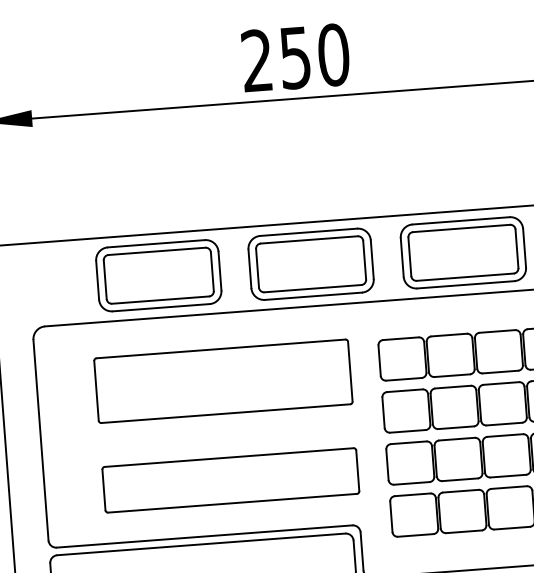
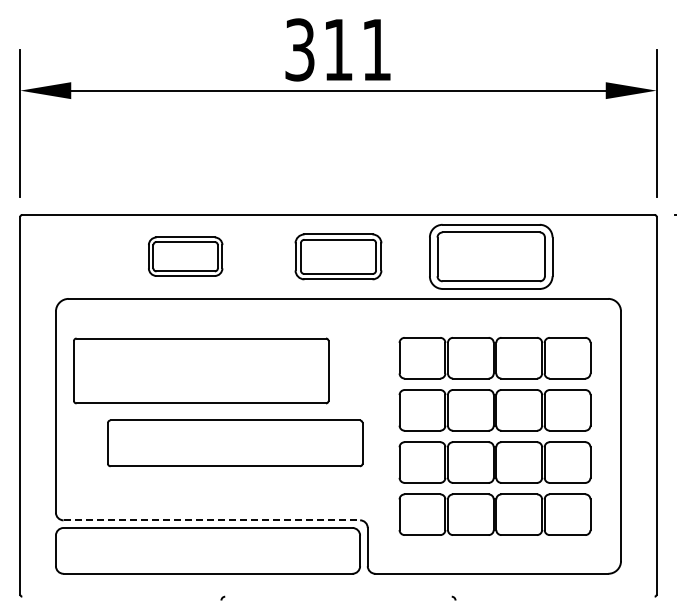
text: (295, 57) -> (338, 49), 250 -> 311
part: (311, 263) -> (338, 256), size x0.7
part: (158, 275) -> (185, 256), size x0.6
part: (223, 380) -> (201, 370), moved
part: (231, 480) -> (235, 443), moved
line: (205, 536) -> (212, 520), solid -> dashed

